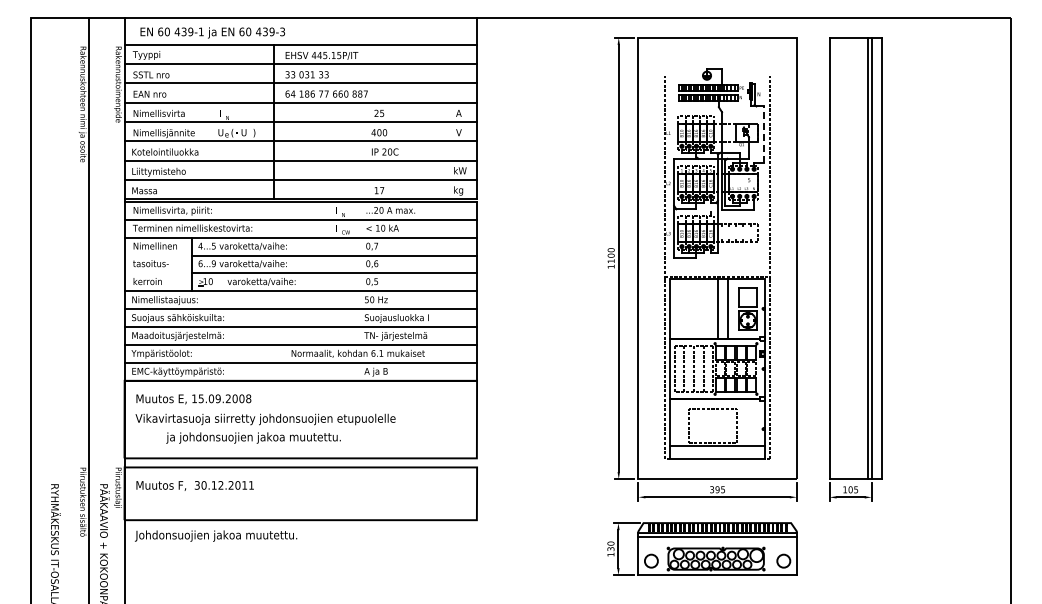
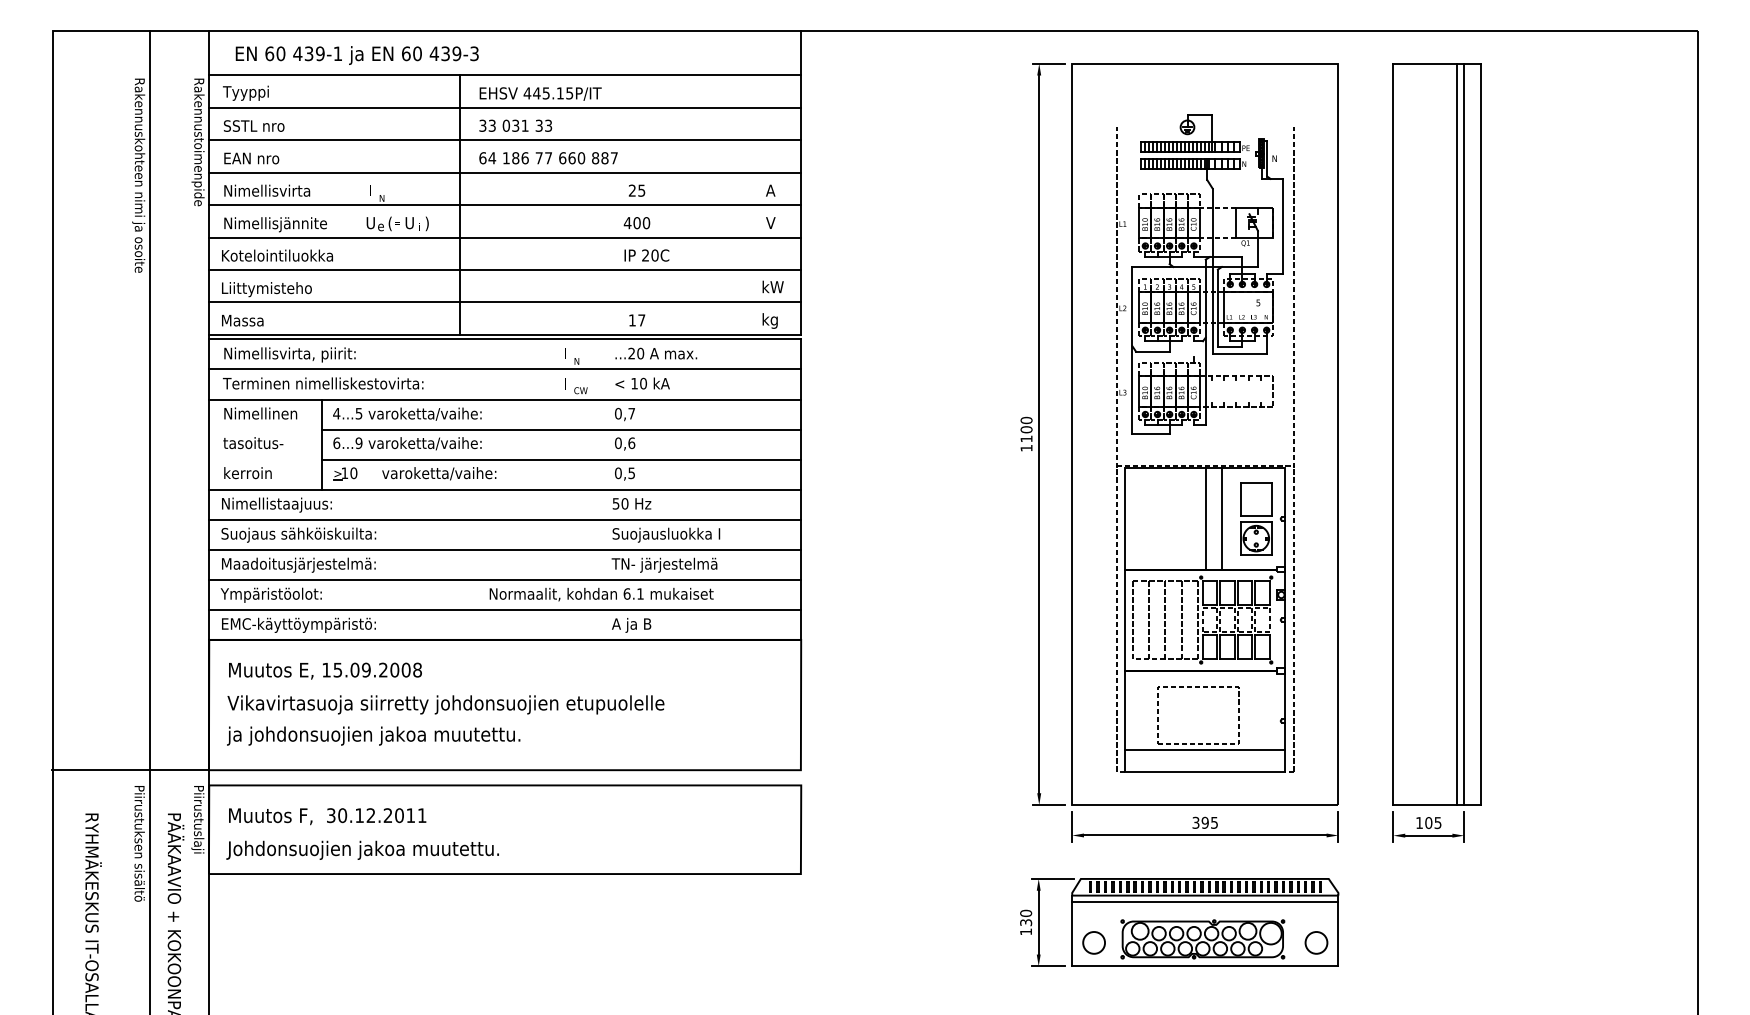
line: (764, 134) -> (1284, 226), dashed -> solid
text: (253, 437) -> (373, 735), moved
line: (77, 458) -> (129, 770), added
text: (216, 535) -> (363, 849), moved

